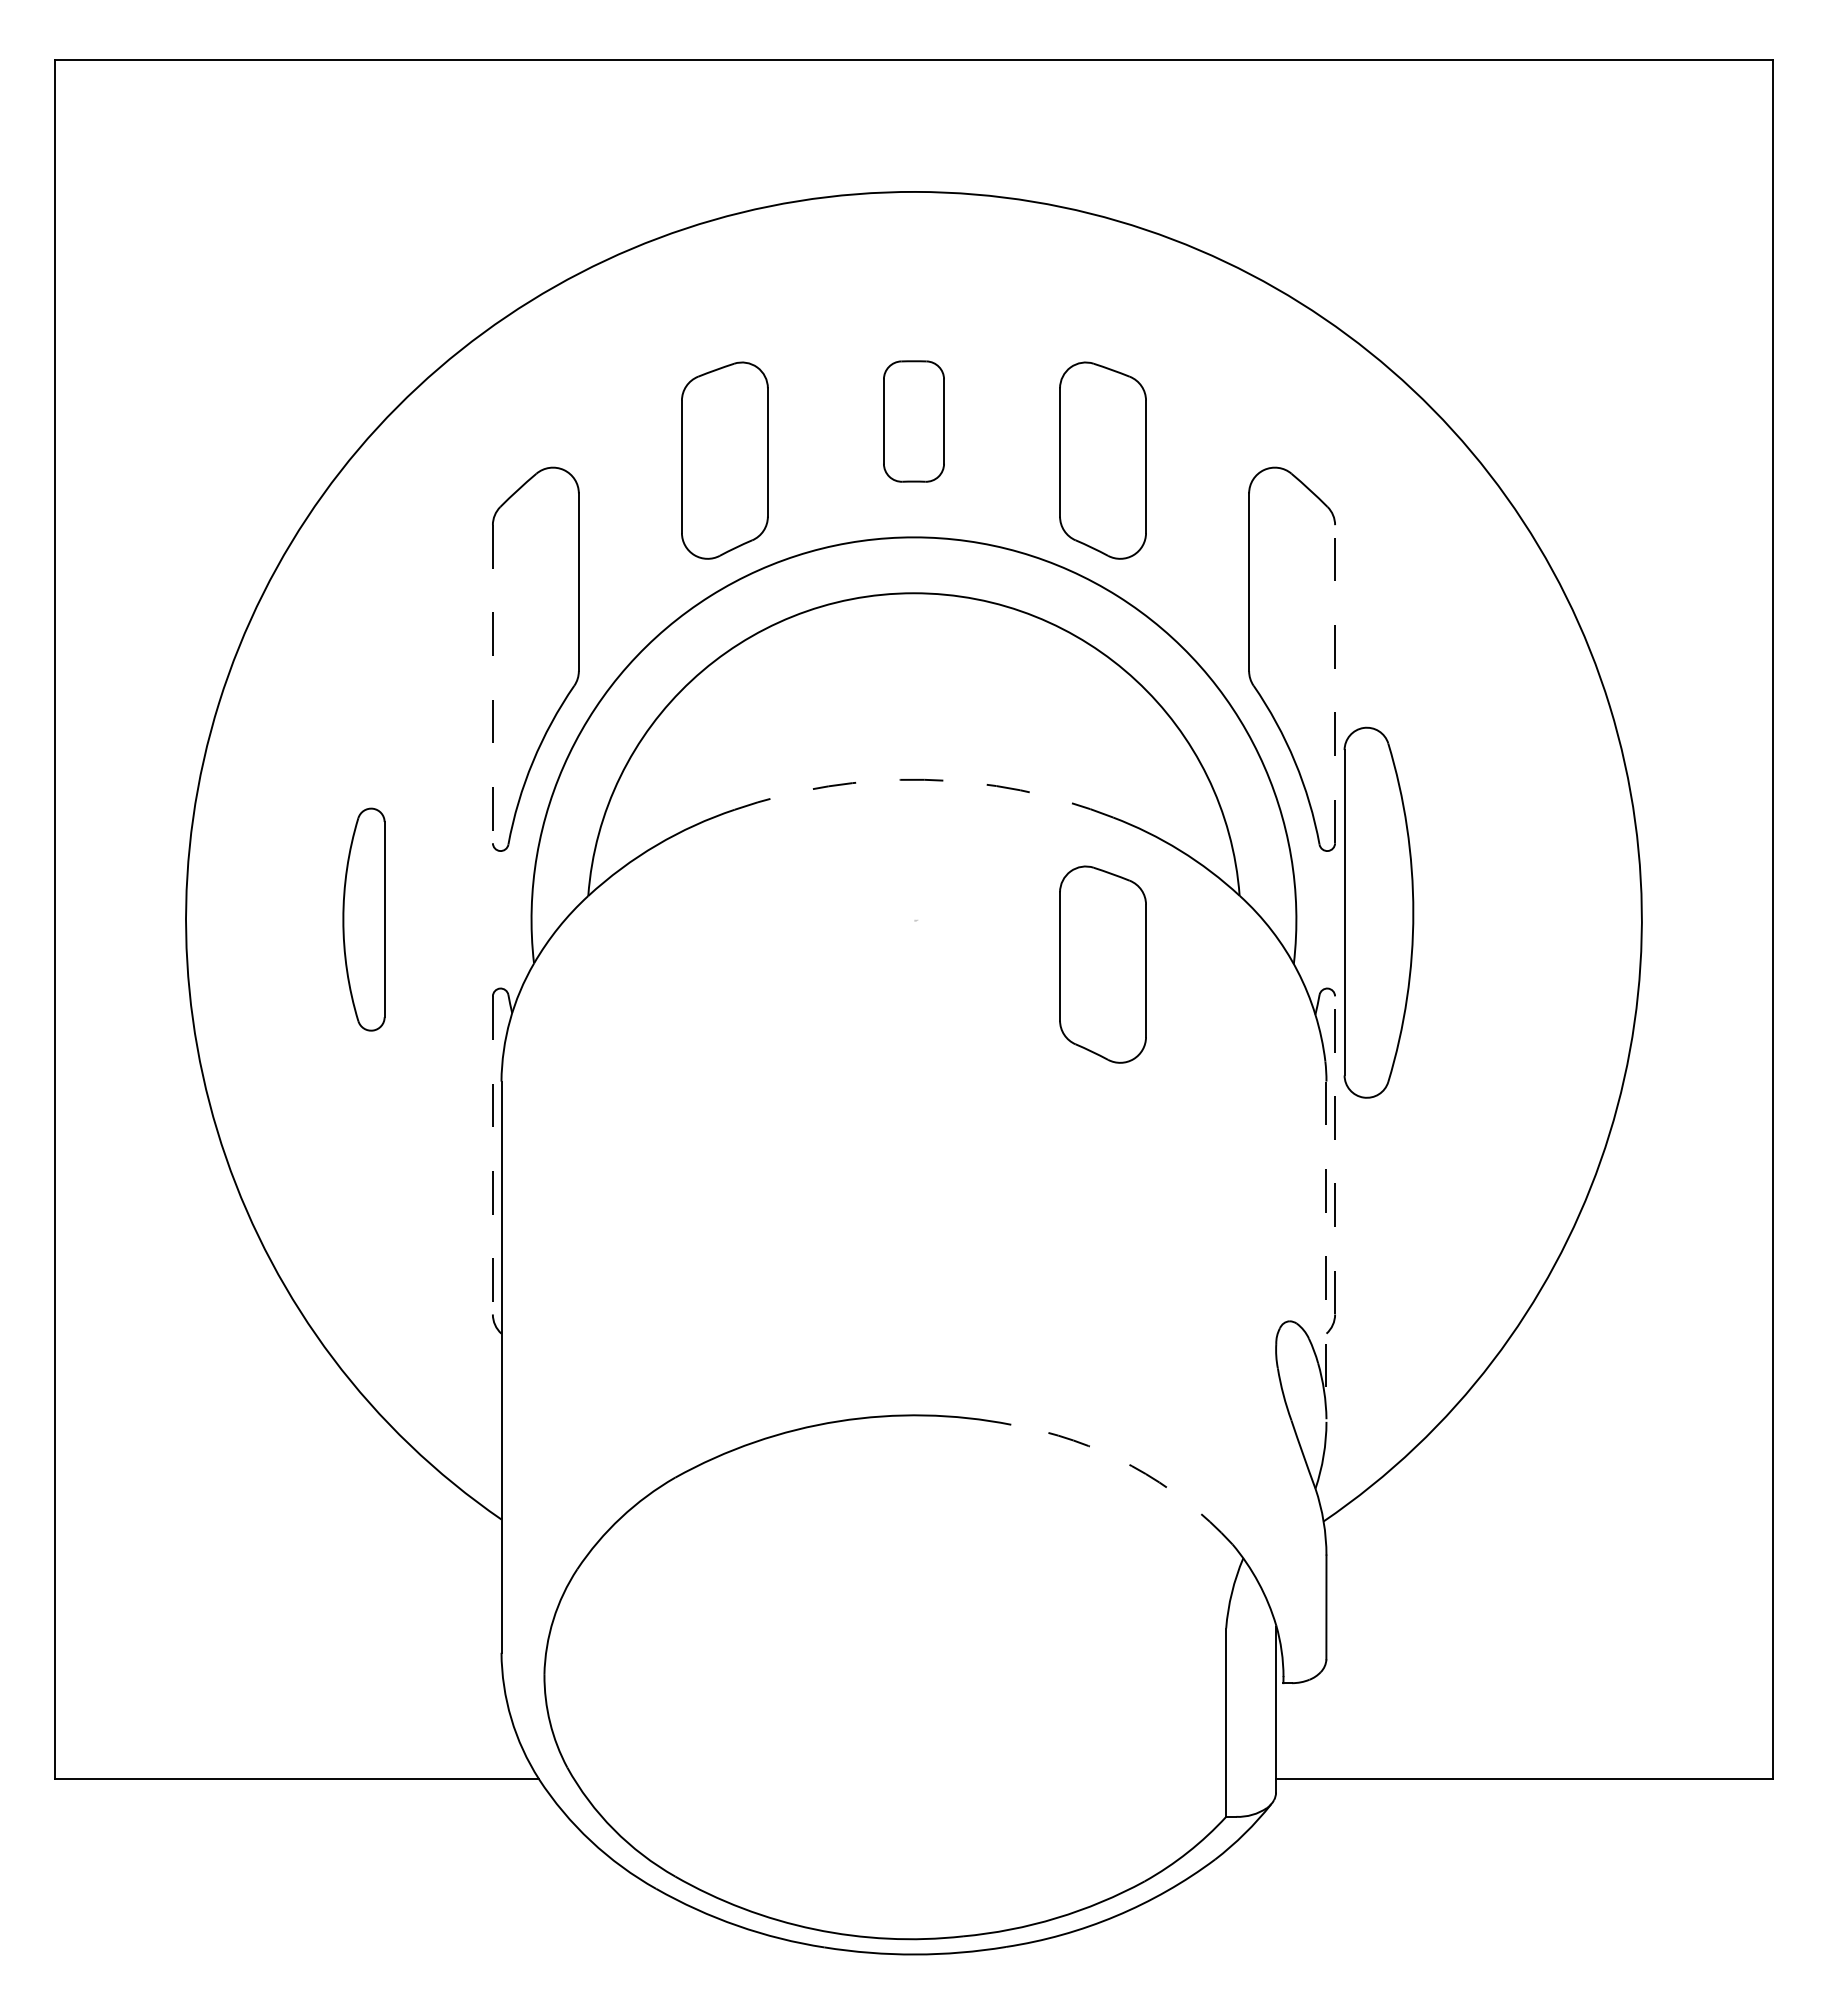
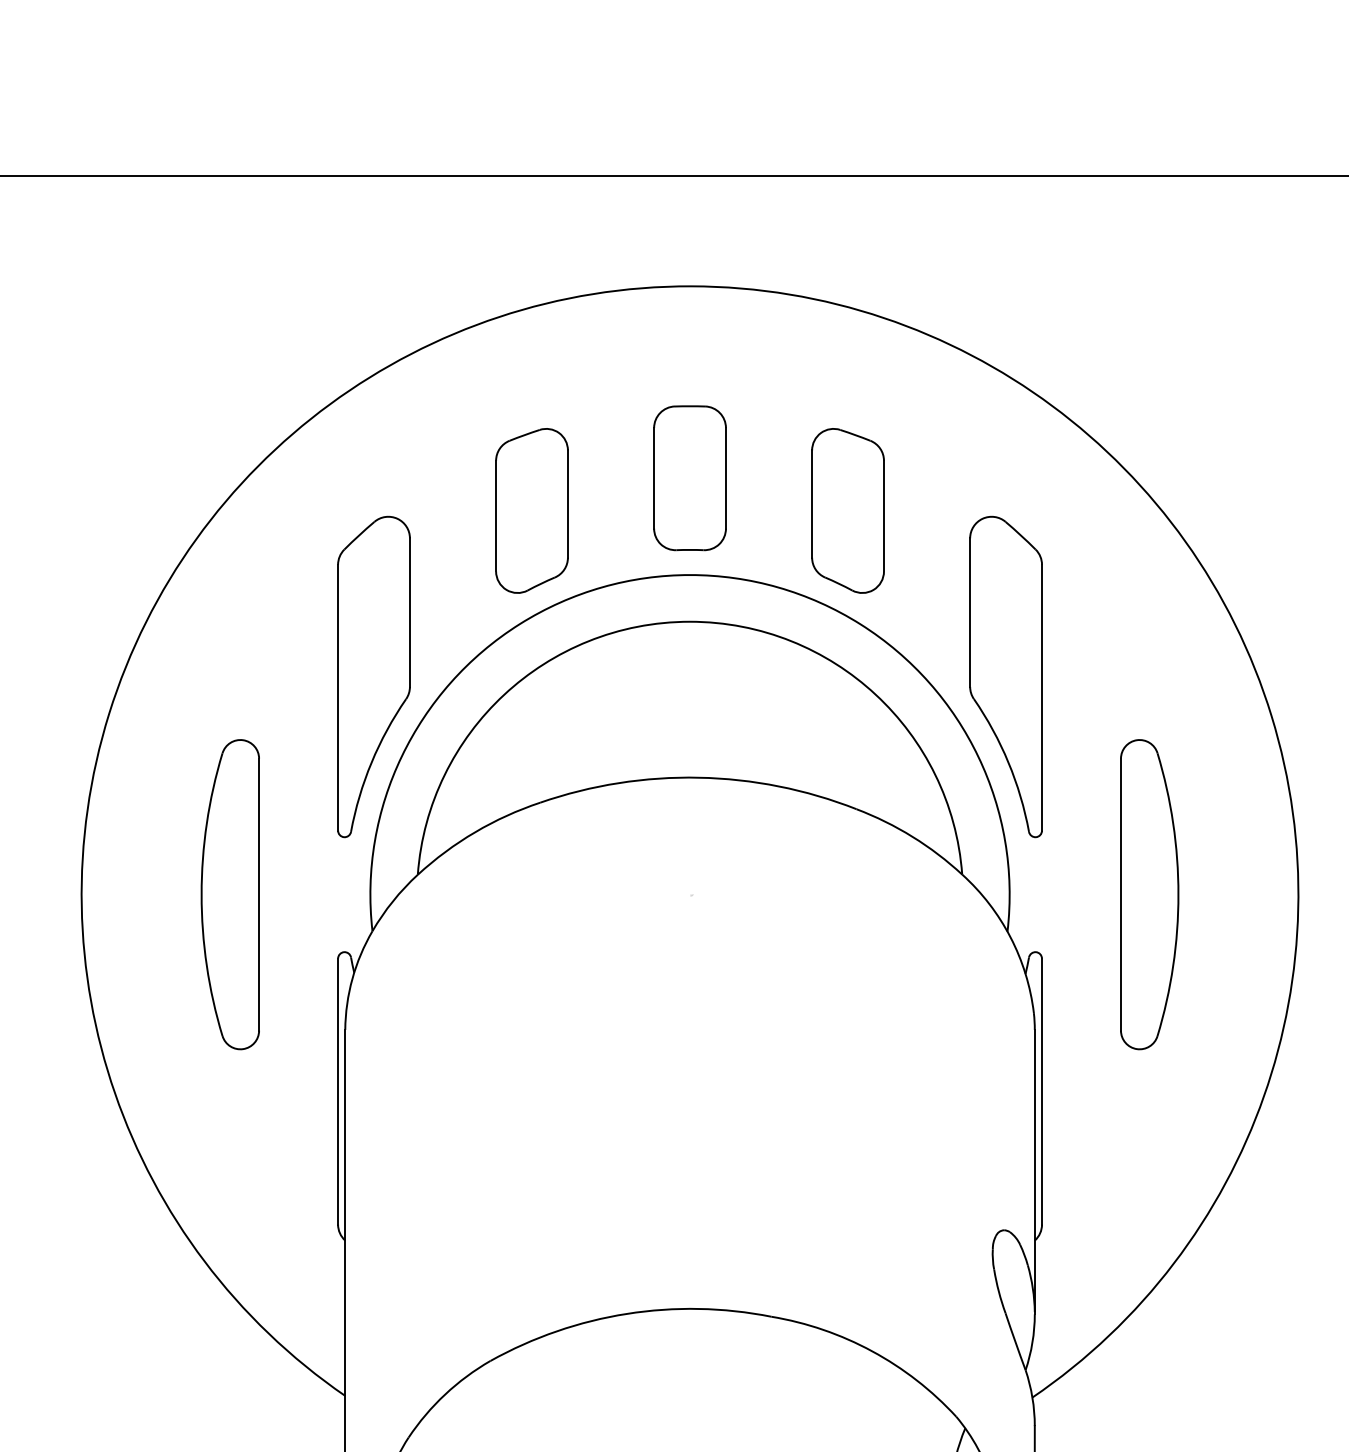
part: (913, 421) -> (689, 478), size x1.43
line: (1335, 683) -> (1042, 697), dashed -> solid
line: (492, 684) -> (337, 698), dashed -> solid
arc: (924, 779) -> (698, 777), dashed -> solid
part: (1378, 912) -> (1149, 894), moved
part: (363, 919) -> (229, 894), size x1.67
part: (1102, 964) -> (847, 932), removed
line: (1335, 1154) -> (1042, 1090), dashed -> solid
line: (492, 1155) -> (337, 1091), dashed -> solid
line: (1326, 1252) -> (1034, 1172), dashed -> solid
arc: (1131, 1466) -> (871, 1351), dashed -> solid

